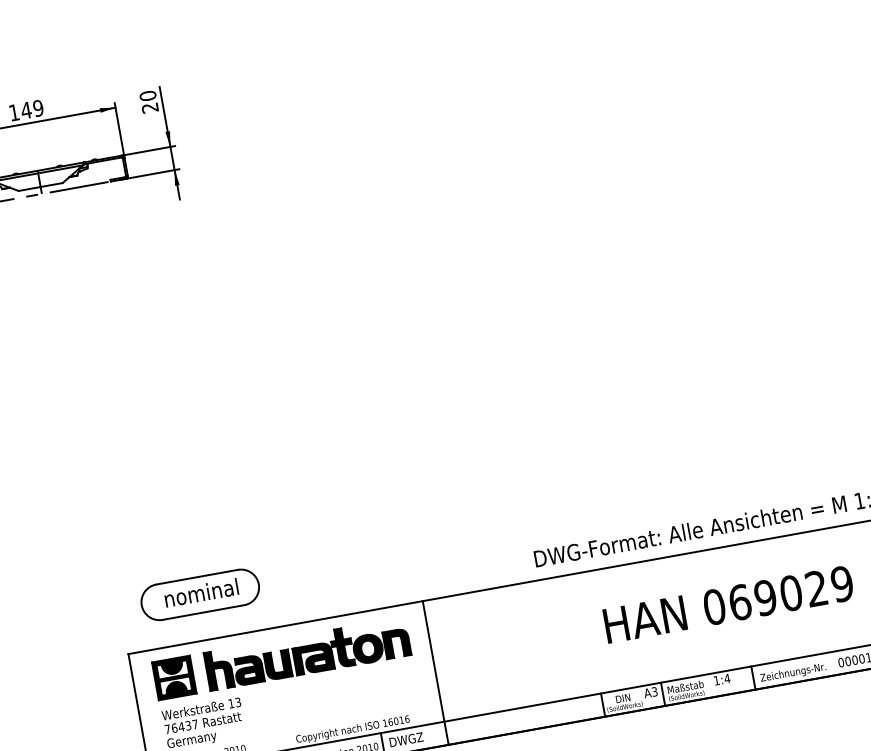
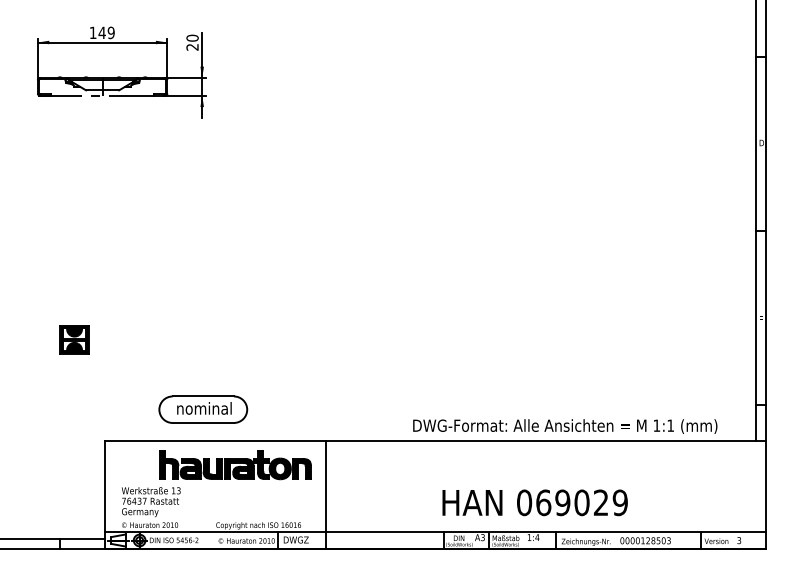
part: (200, 594) -> (203, 409), moved
text: (727, 604) -> (534, 502), moved
part: (174, 677) -> (74, 339), moved

